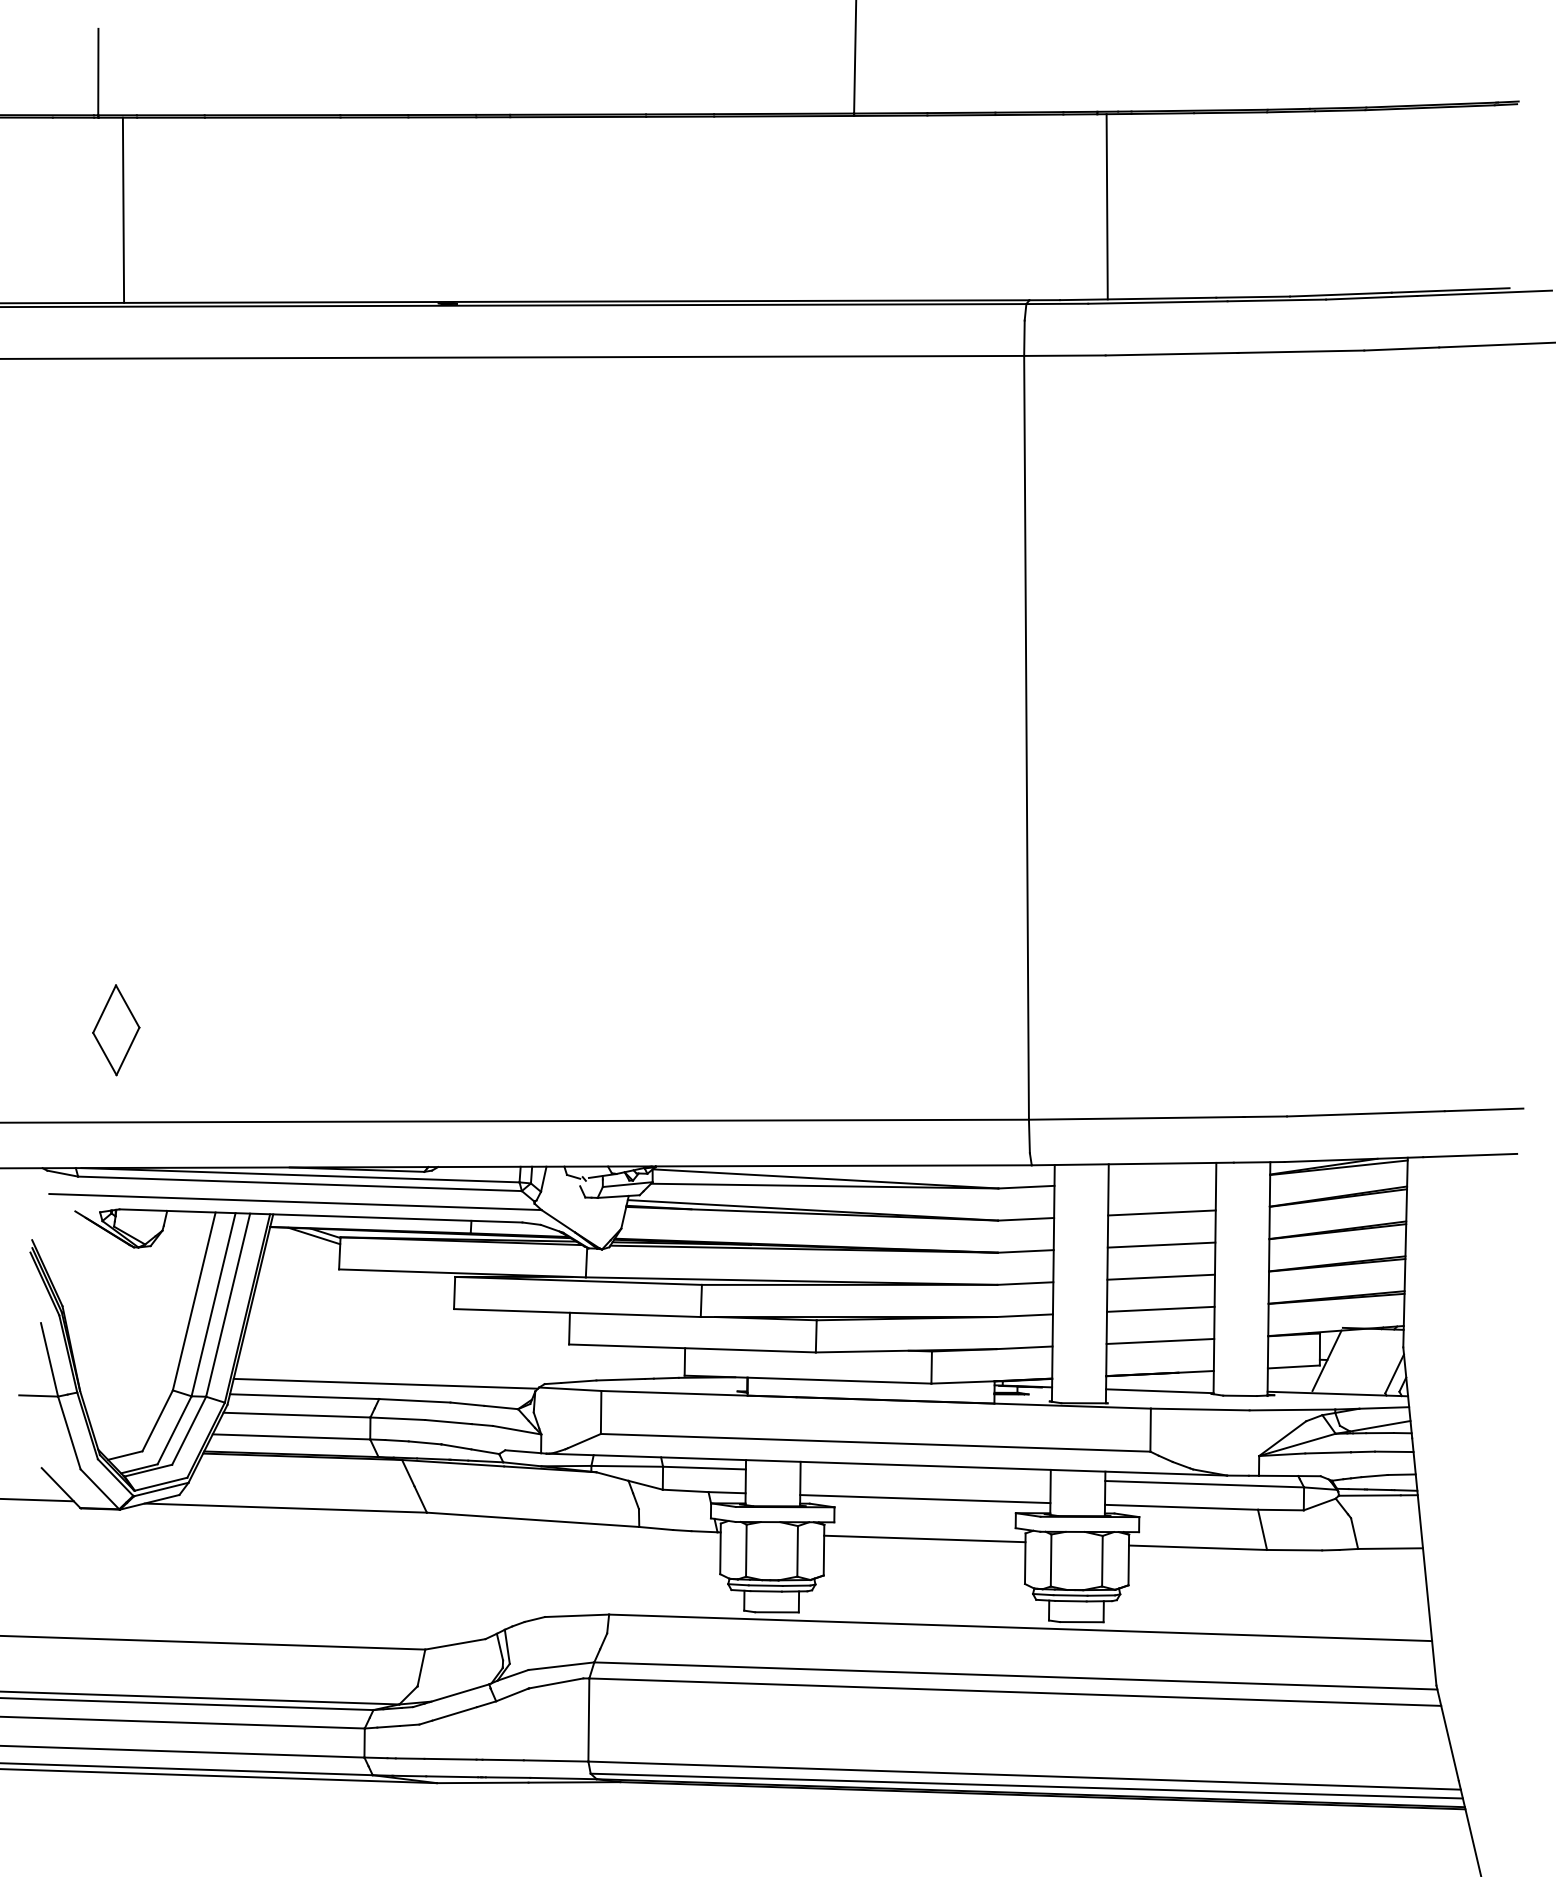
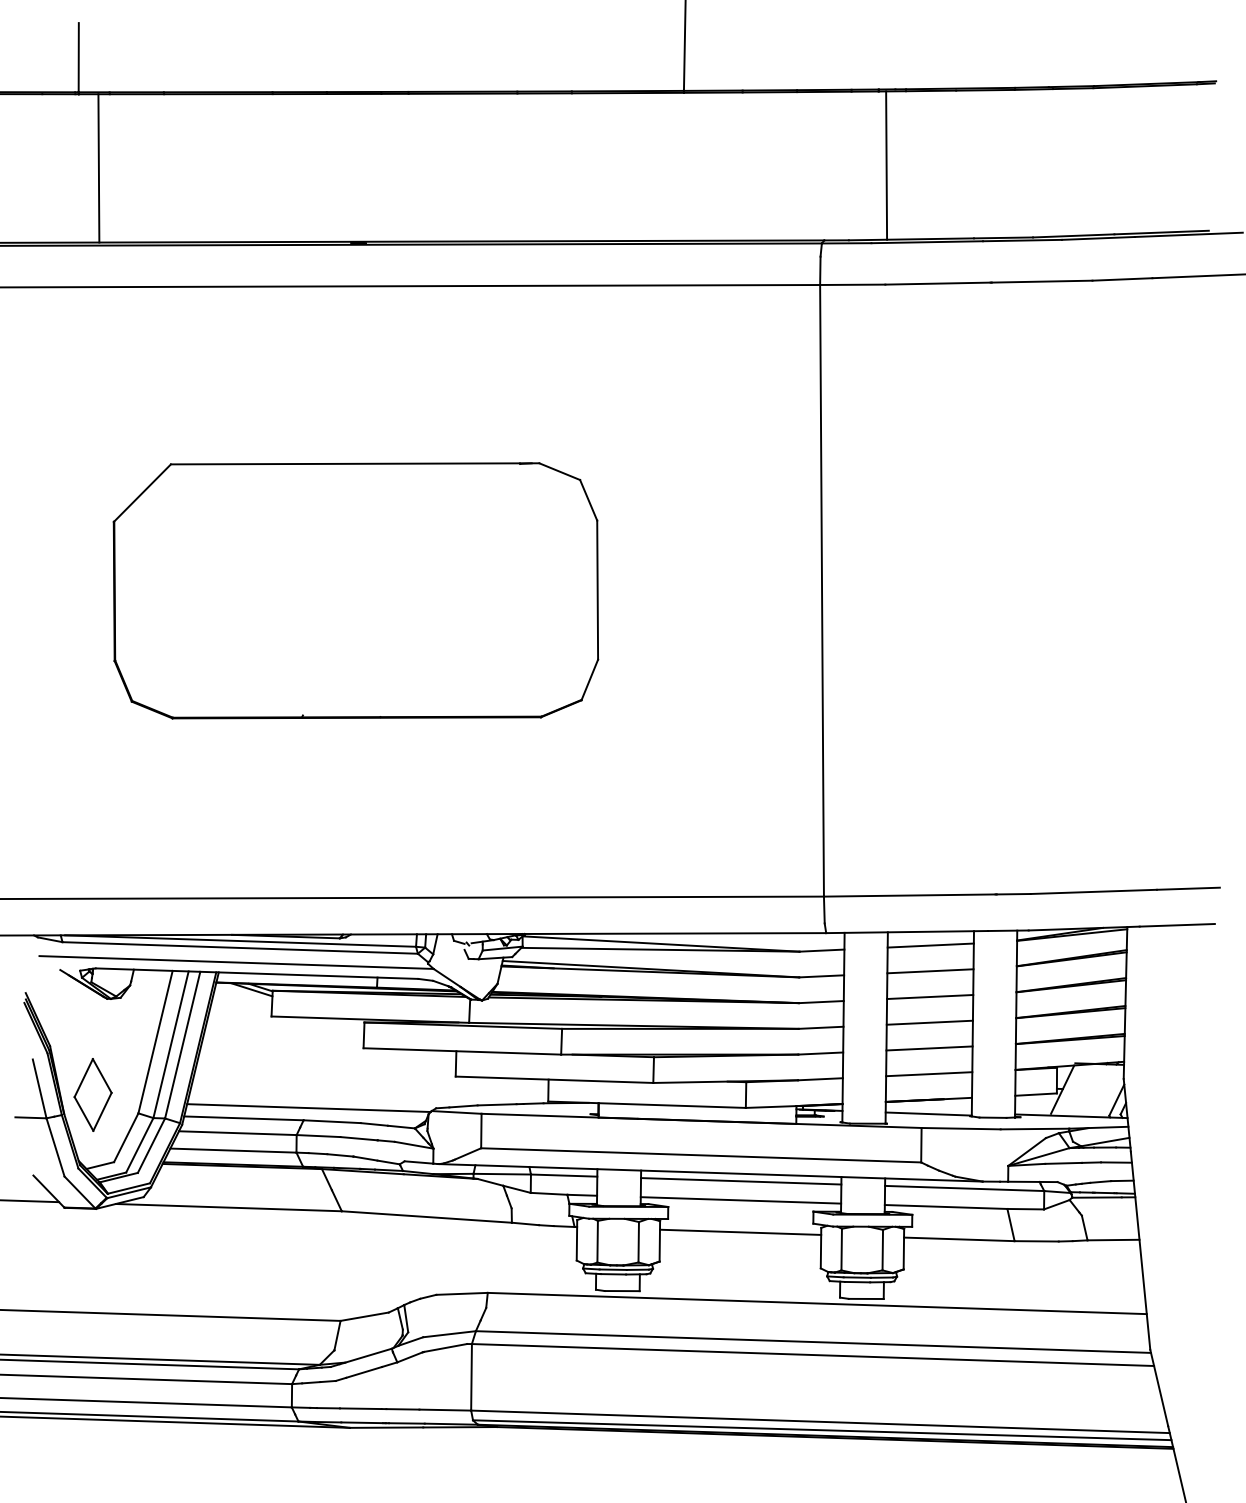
part: (443, 737) -> (355, 590), added
part: (115, 1029) -> (92, 1094), moved
line: (1162, 1180) -> (930, 945), added
line: (925, 1475) -> (741, 1181), added

